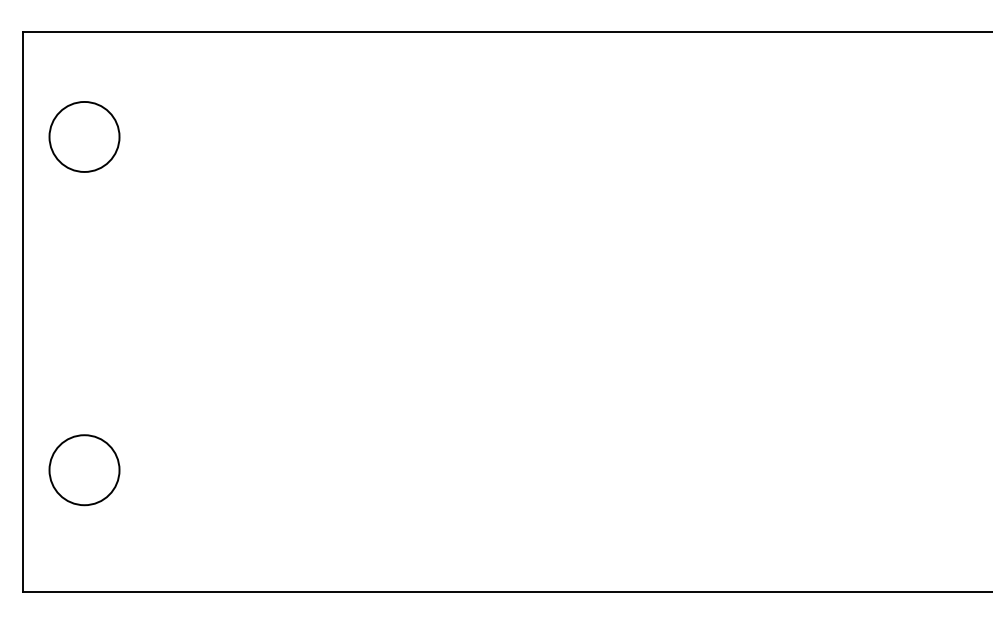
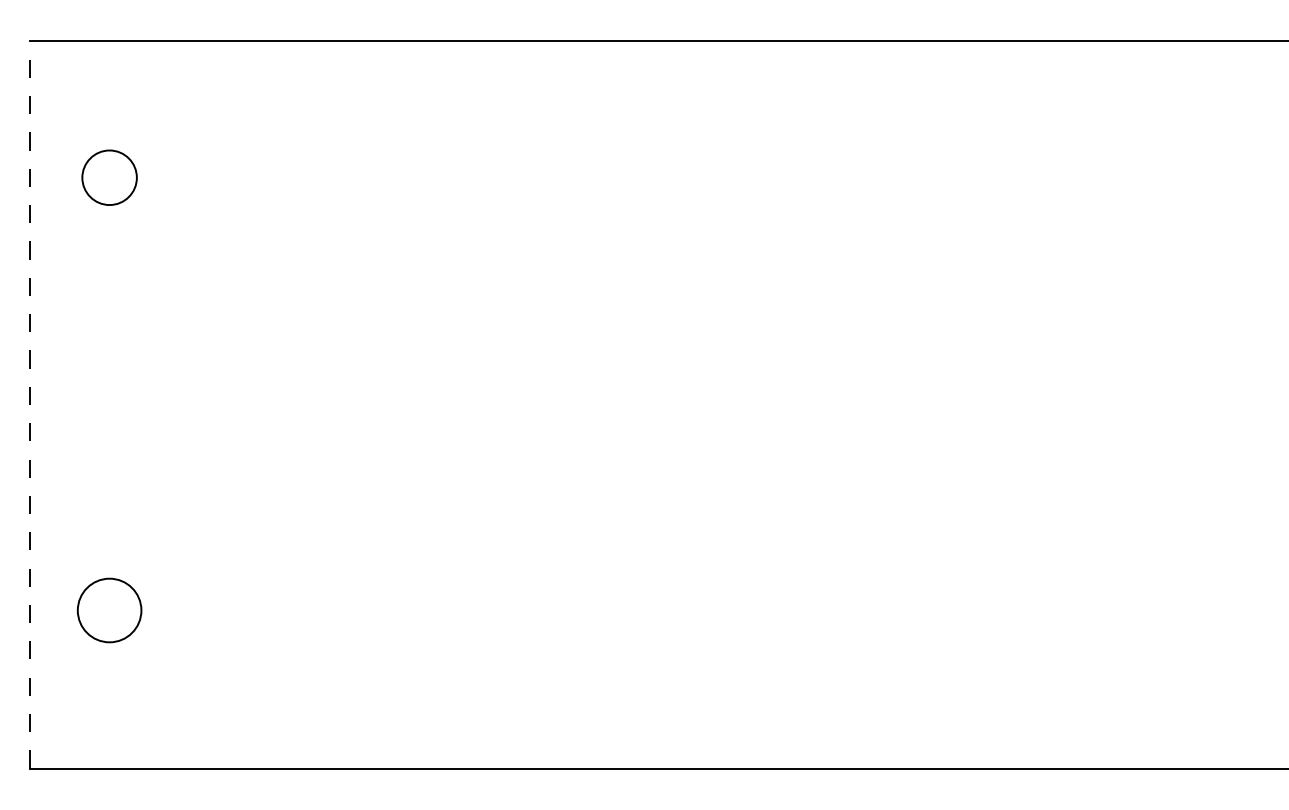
circle: (84, 136) -> (109, 177), size x0.6
line: (22, 311) -> (29, 404), solid -> dashed
circle: (84, 470) -> (109, 610), size x0.7

